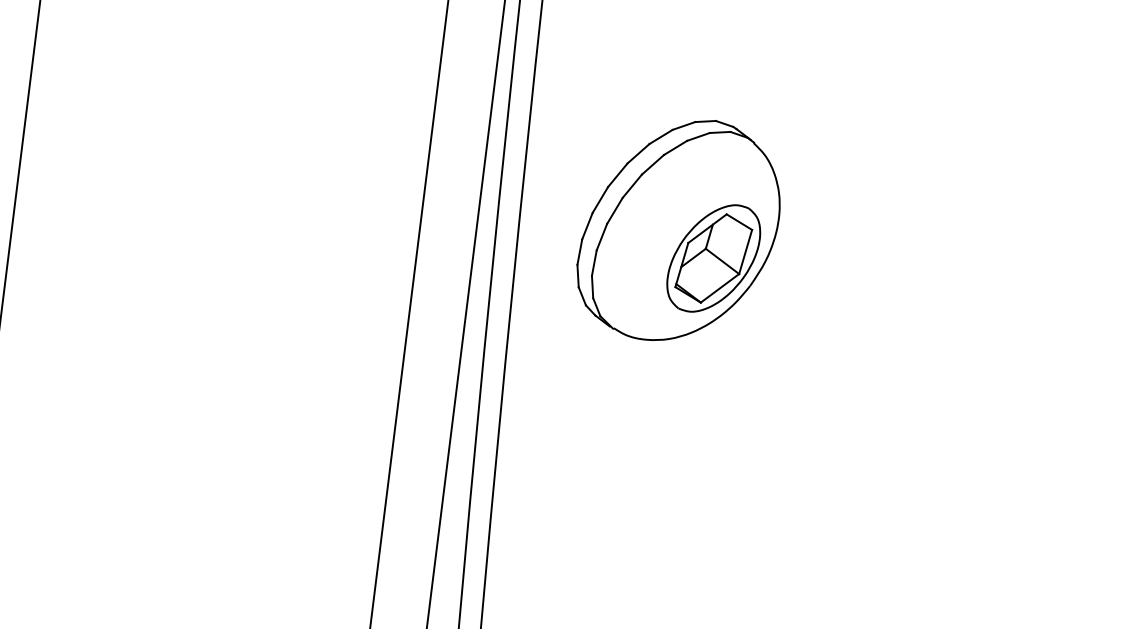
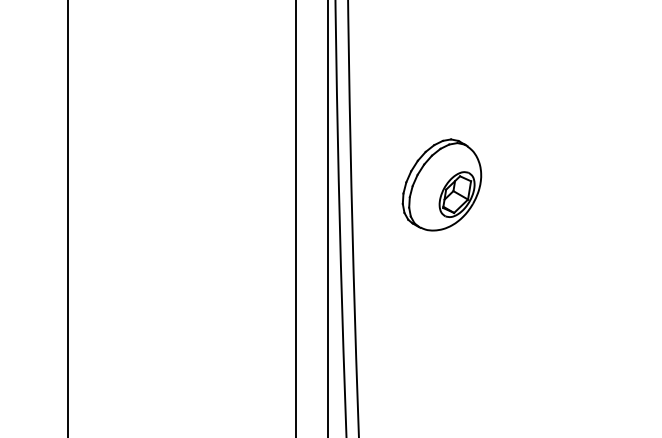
part: (678, 229) -> (441, 184), size x0.71

